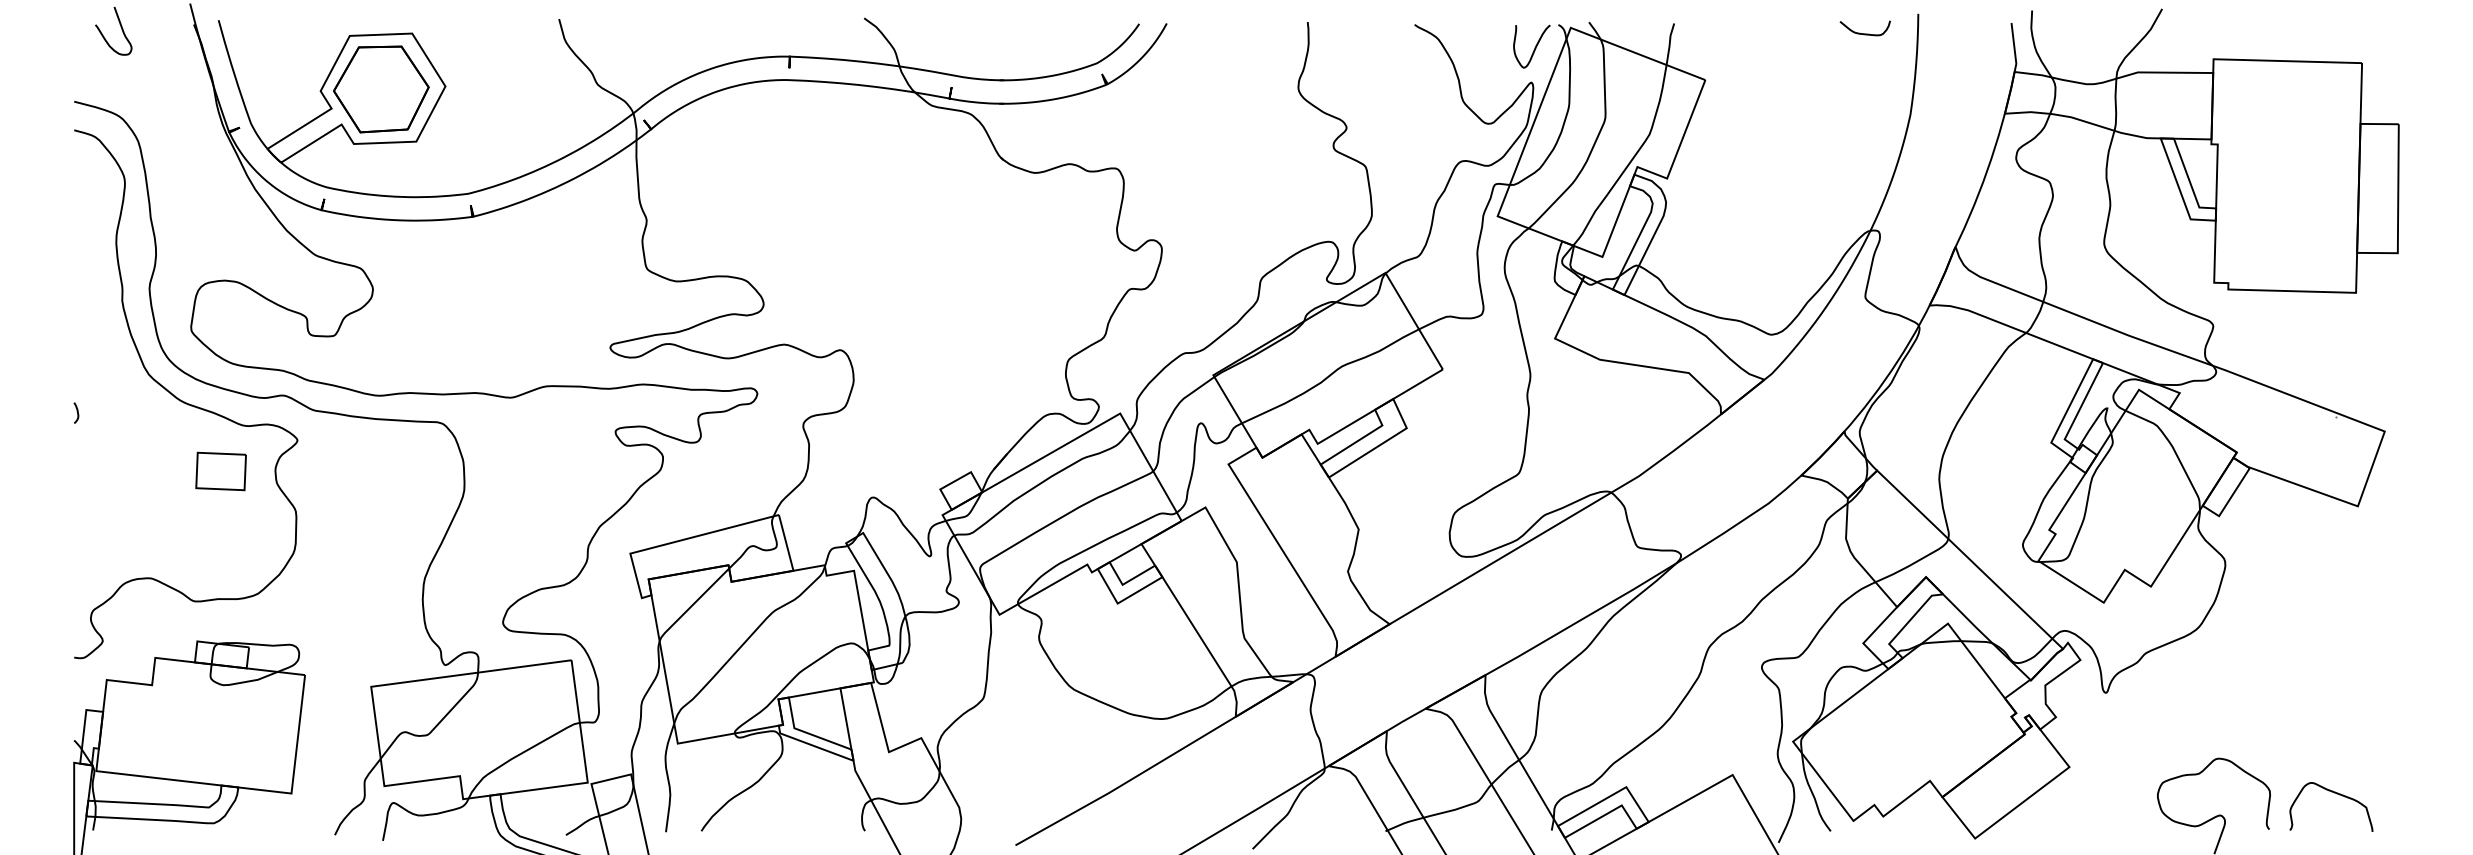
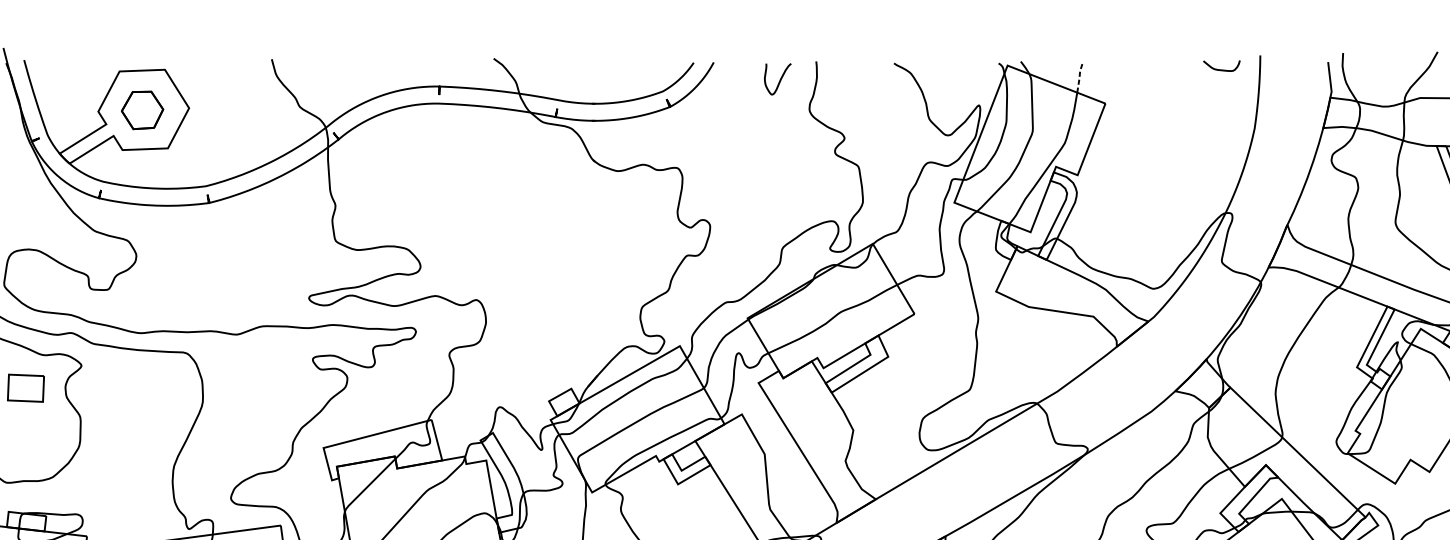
line: (1669, 43) -> (1079, 76), solid -> dashed
curve: (1534, 47) -> (779, 79), moved
part: (381, 89) -> (142, 110), size x0.6

